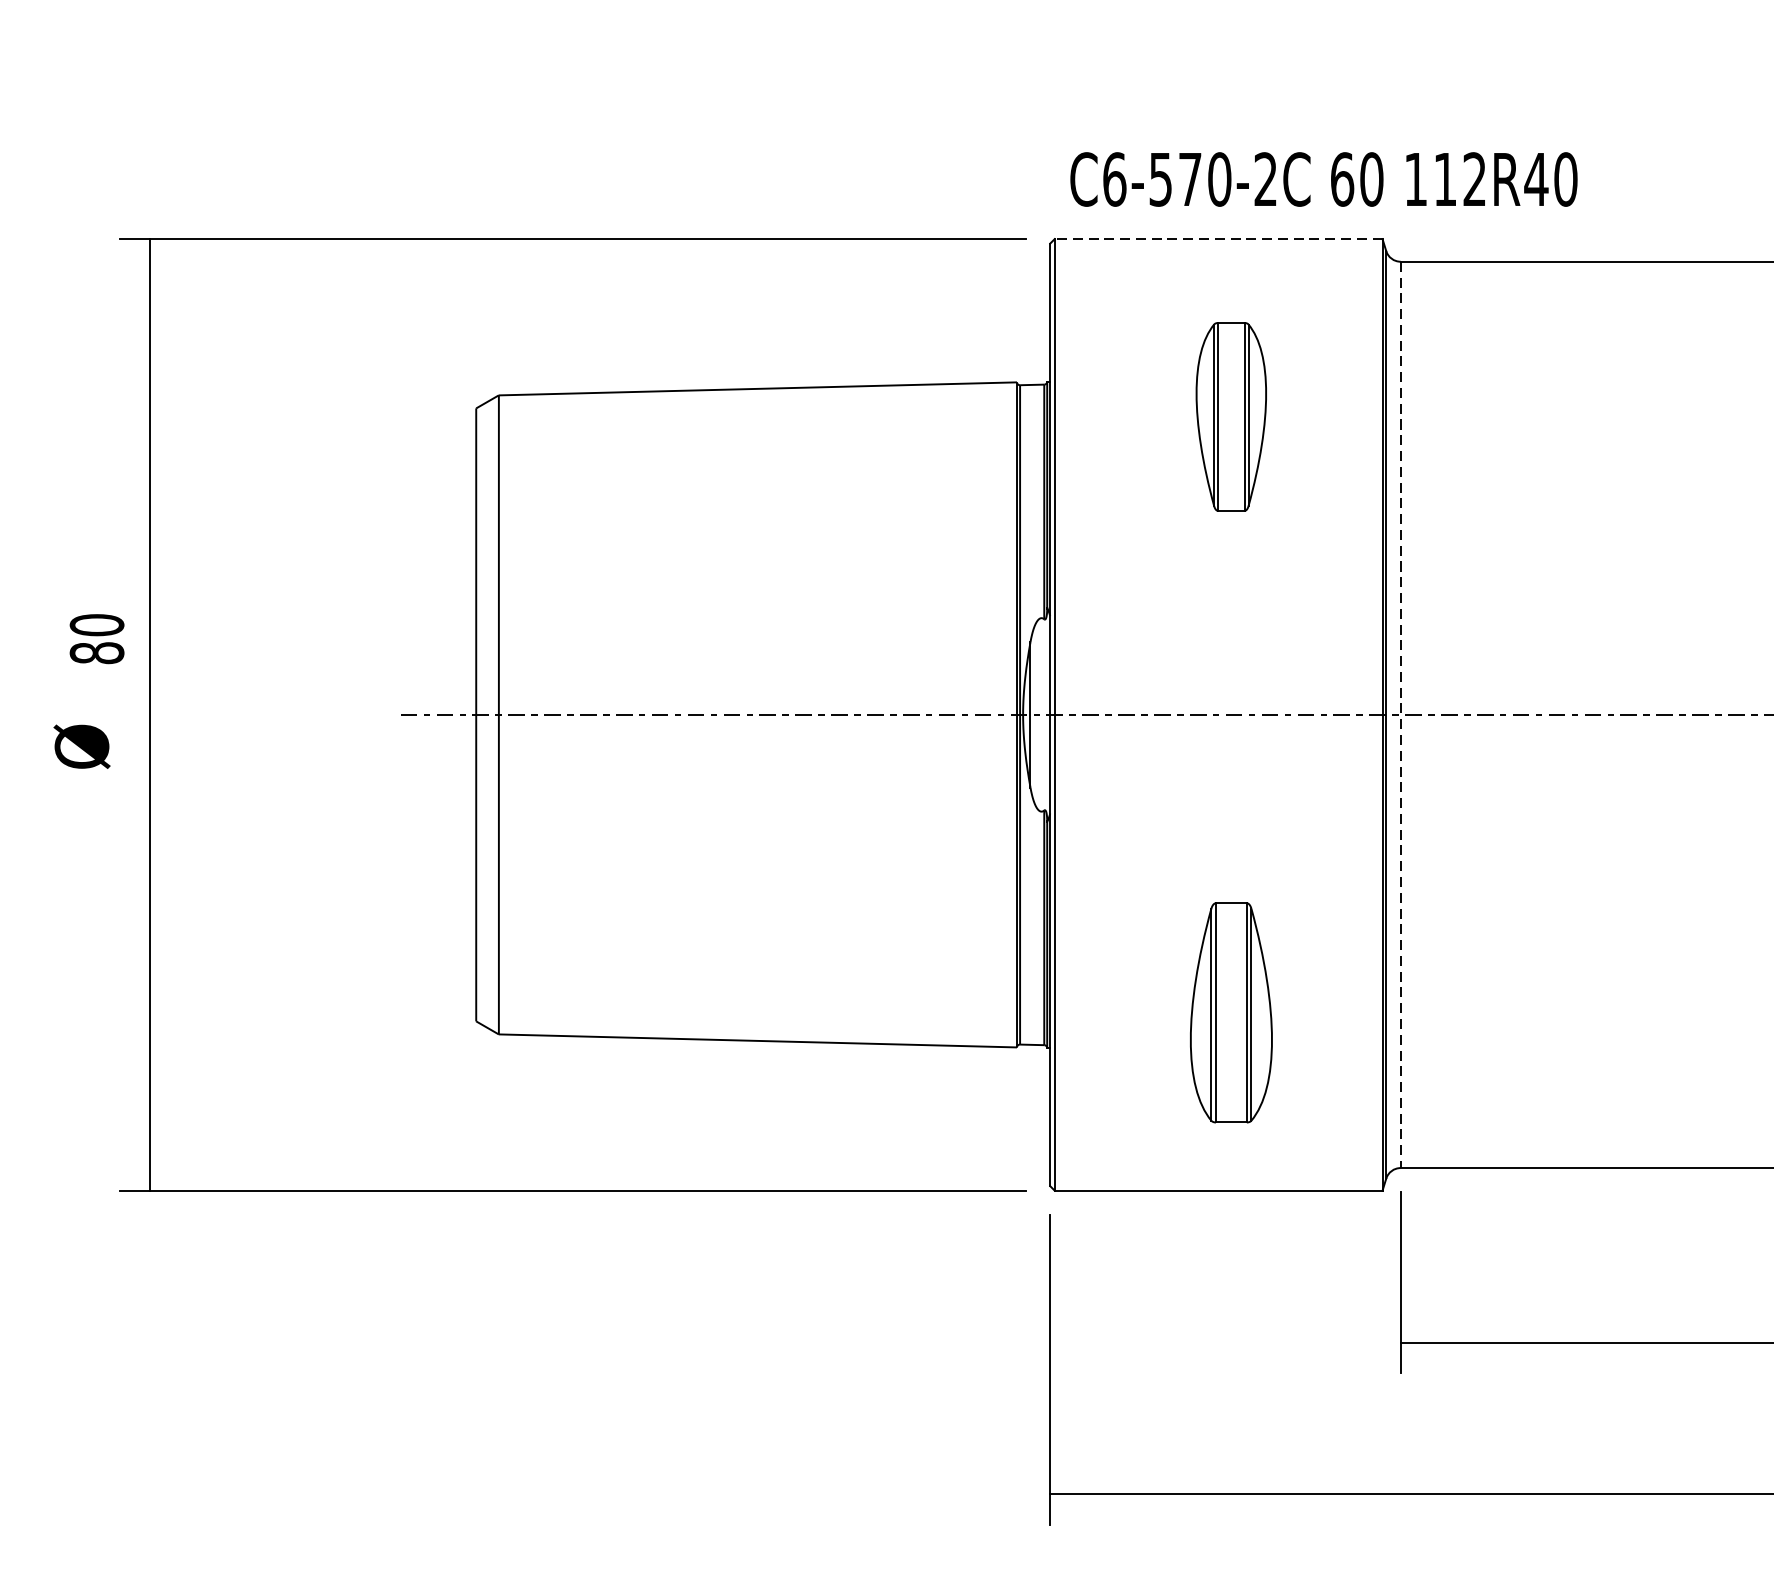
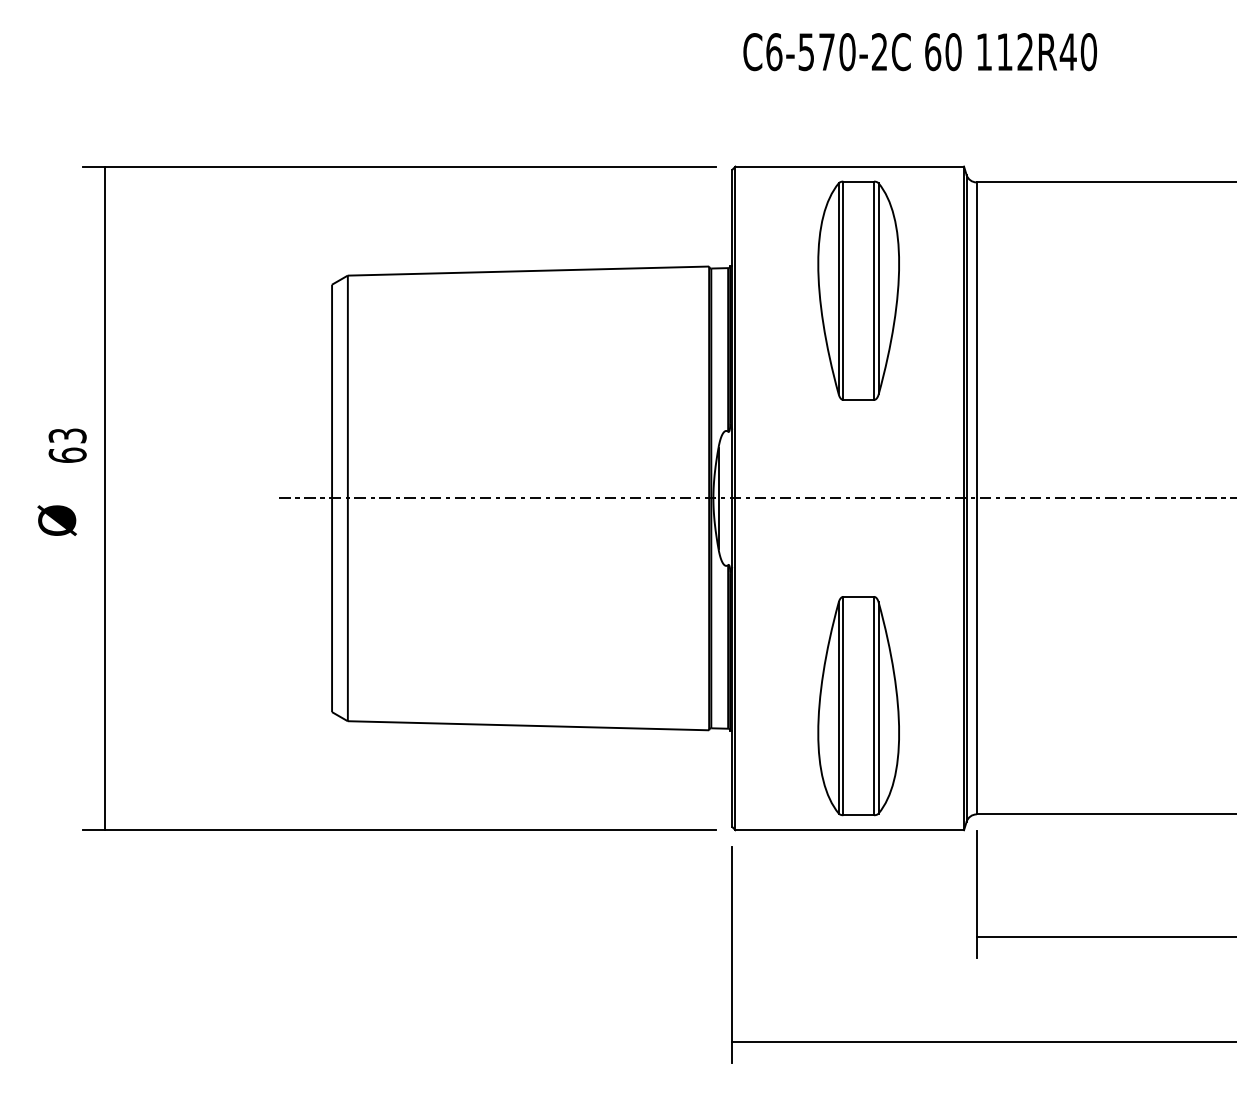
text: (1322, 180) -> (919, 52), moved
line: (1218, 238) -> (849, 166), dashed -> solid
part: (1231, 416) -> (858, 290), size x1.67
text: (96, 639) -> (67, 445), 80 -> 63
line: (1400, 715) -> (976, 498), dashed -> solid
part: (1231, 1013) -> (858, 706), size x1.43

